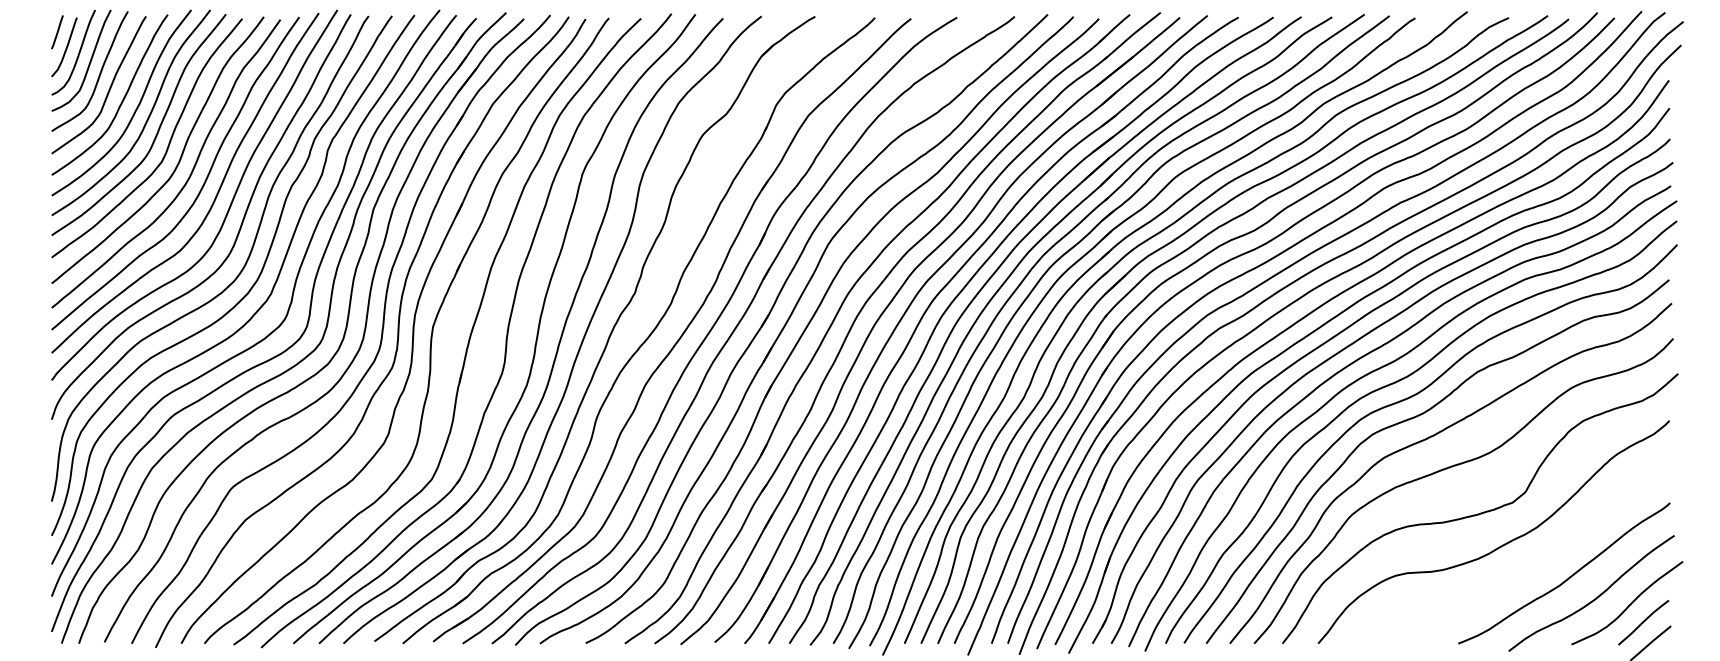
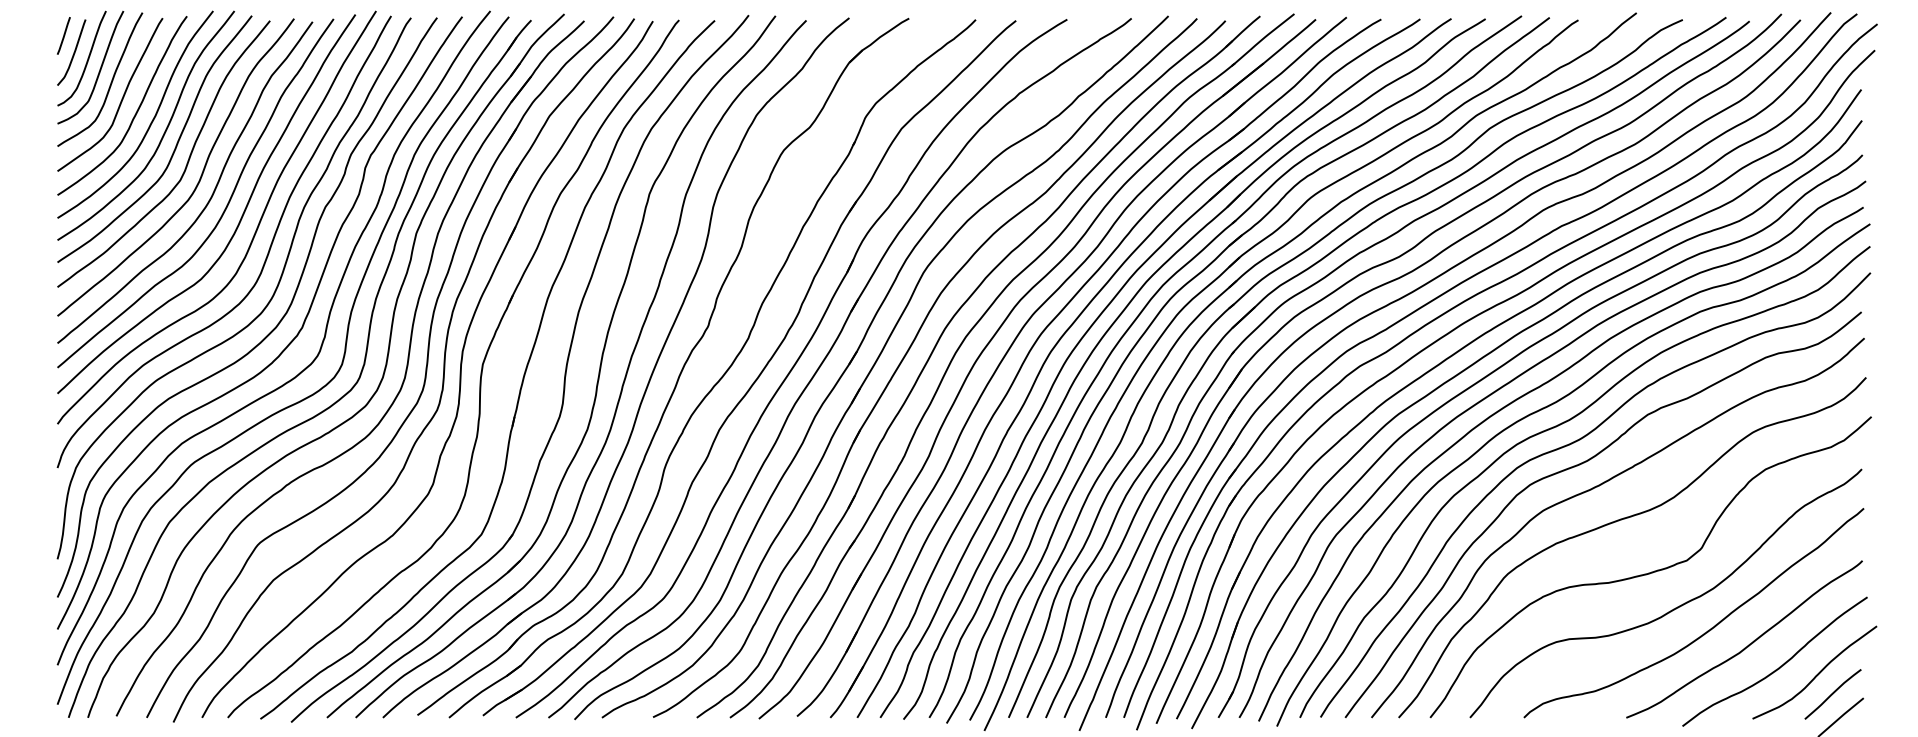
curve: (1528, 567) -> (1704, 632), added

